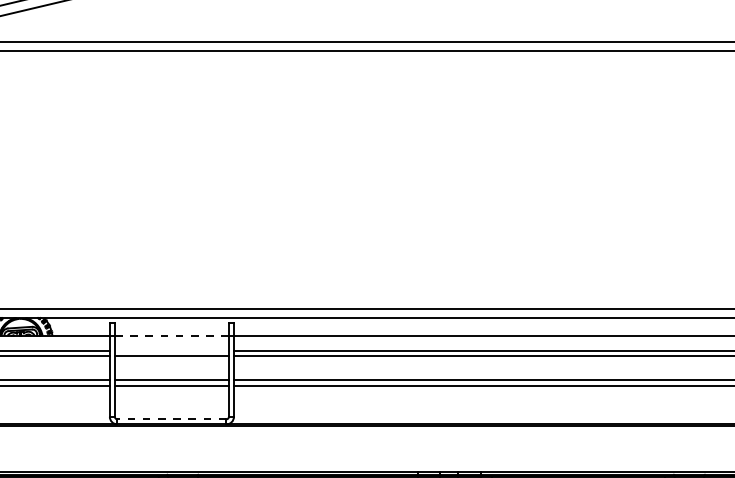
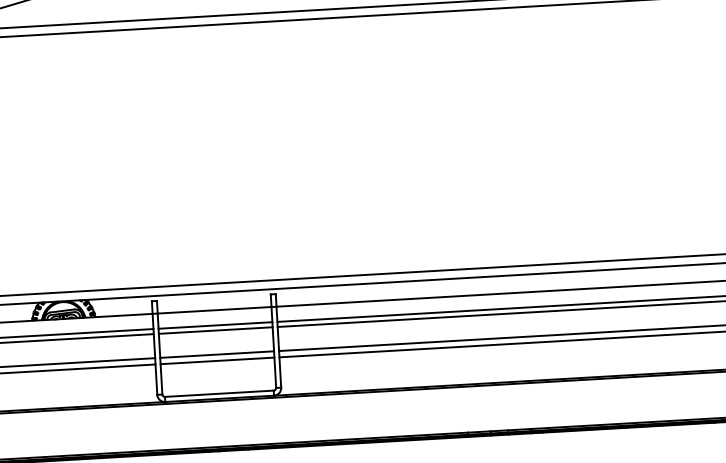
line: (171, 335) -> (214, 310), dashed -> solid
line: (171, 350) -> (215, 325), added
line: (171, 419) -> (218, 393), dashed -> solid

